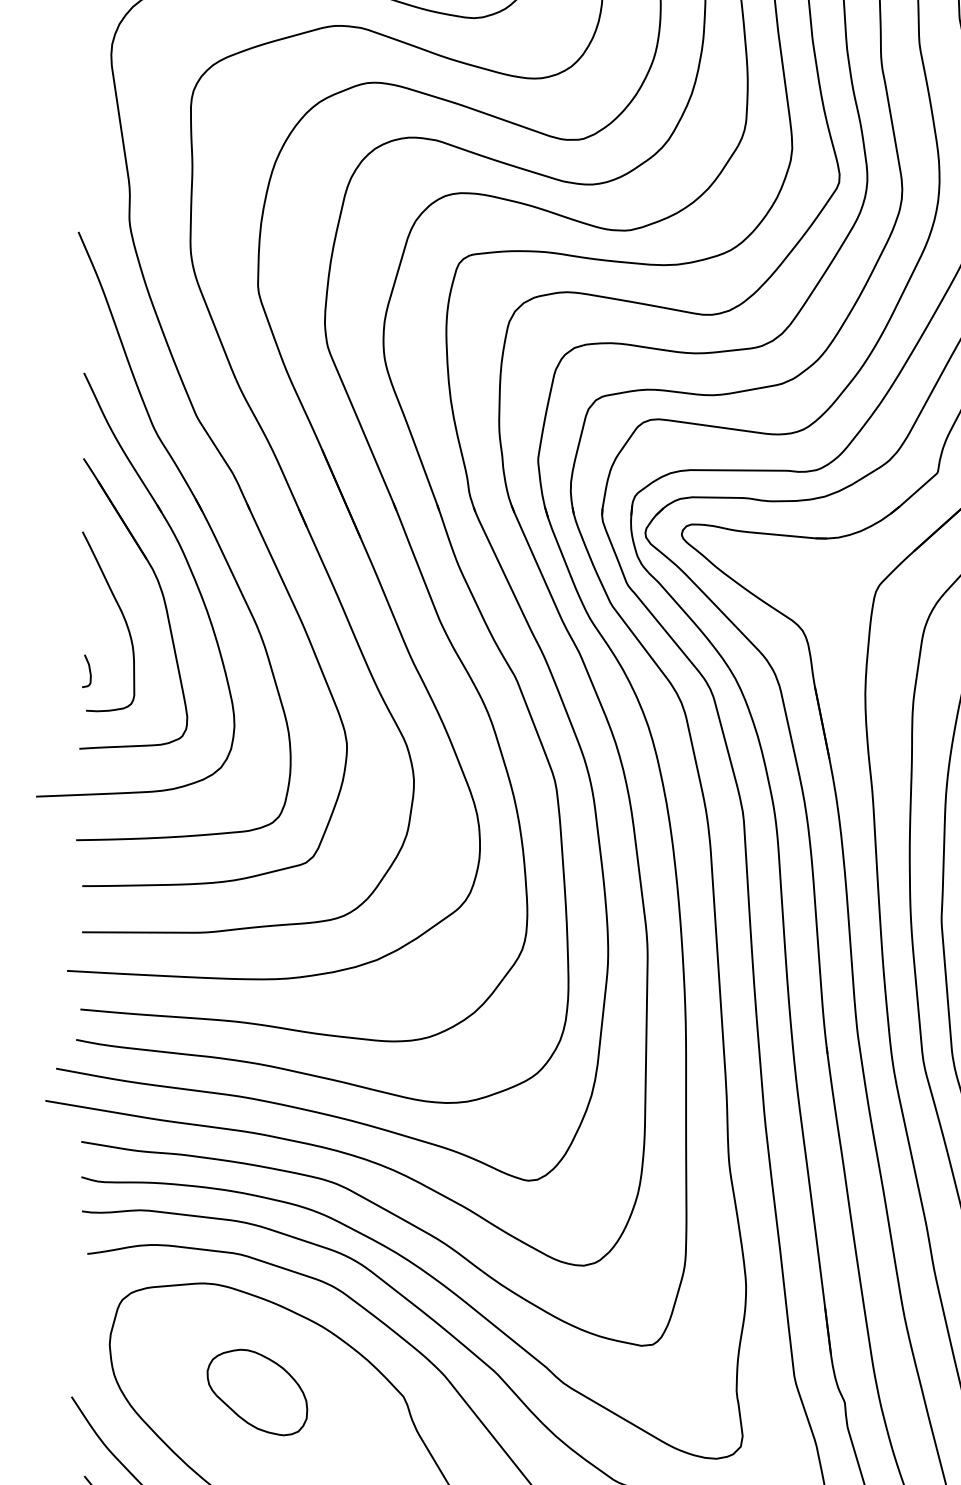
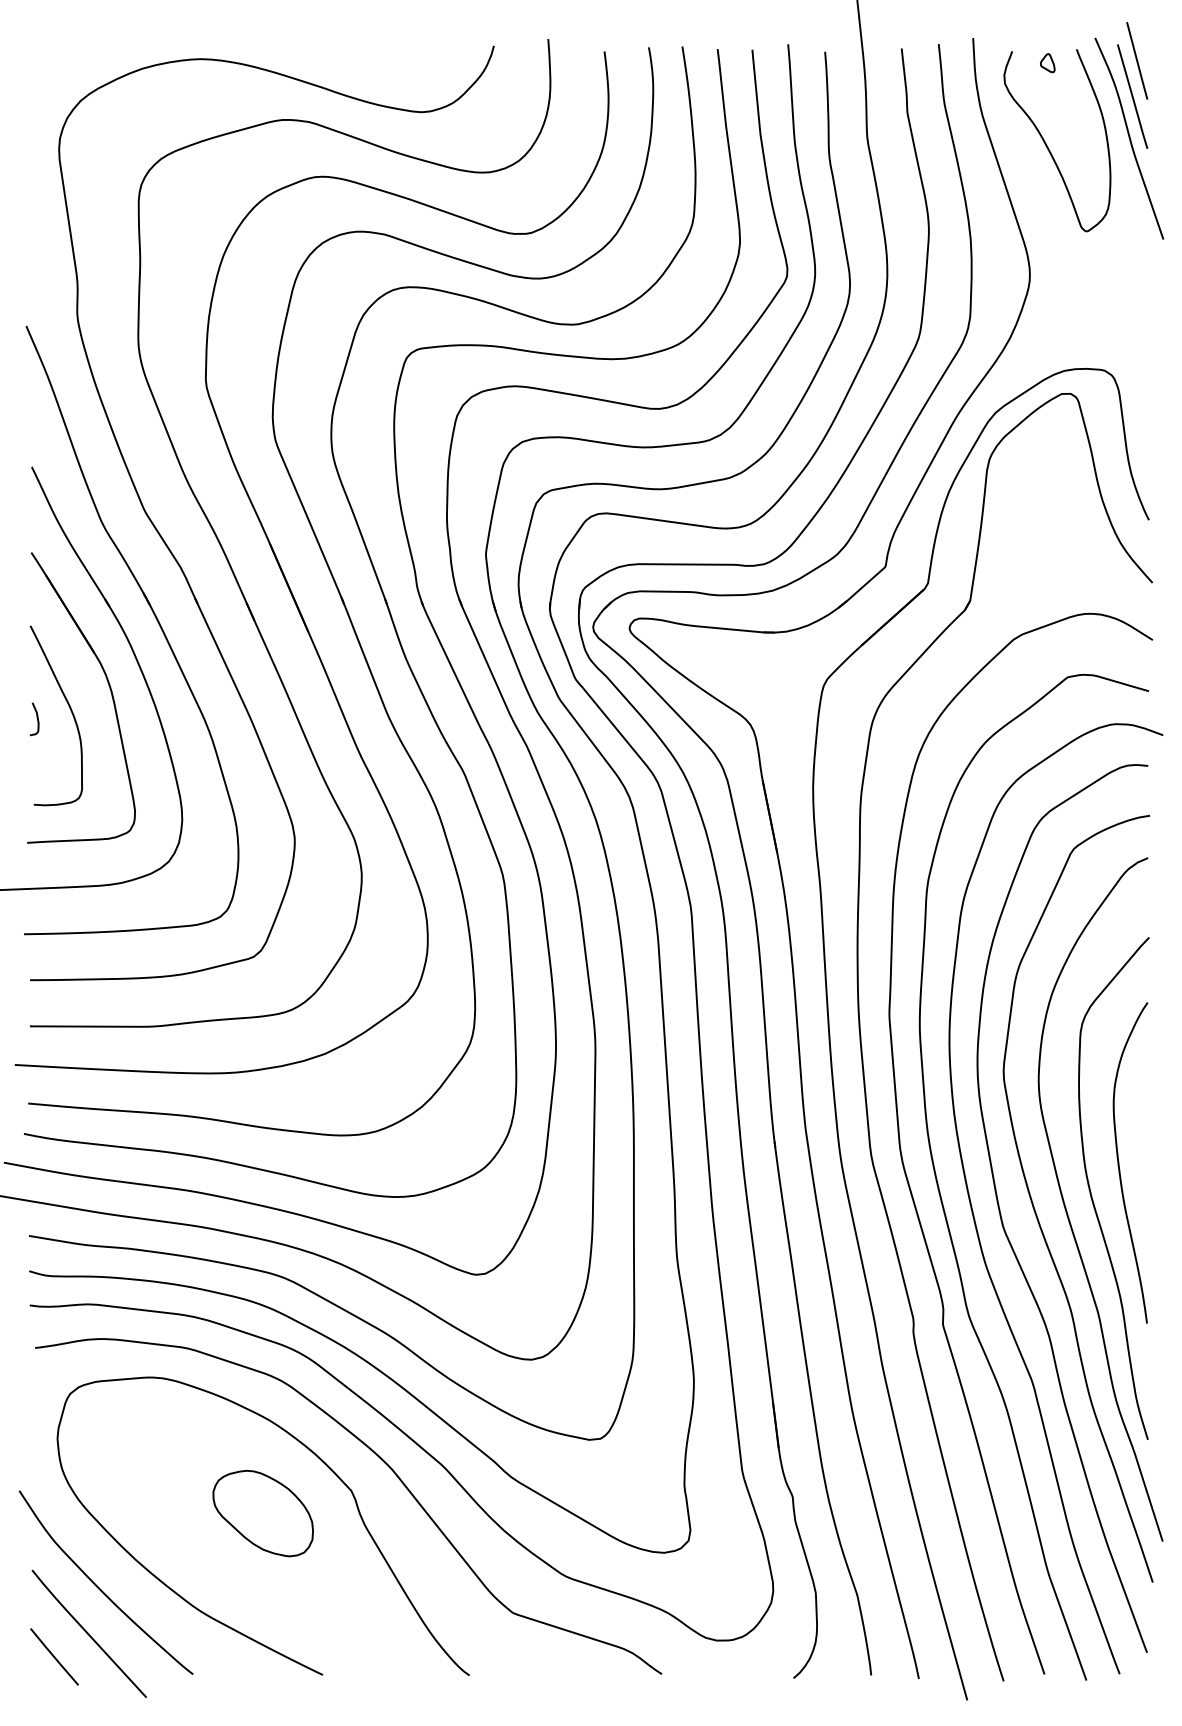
curve: (88, 670) -> (36, 718), moved
part: (256, 1392) -> (262, 1513), moved

